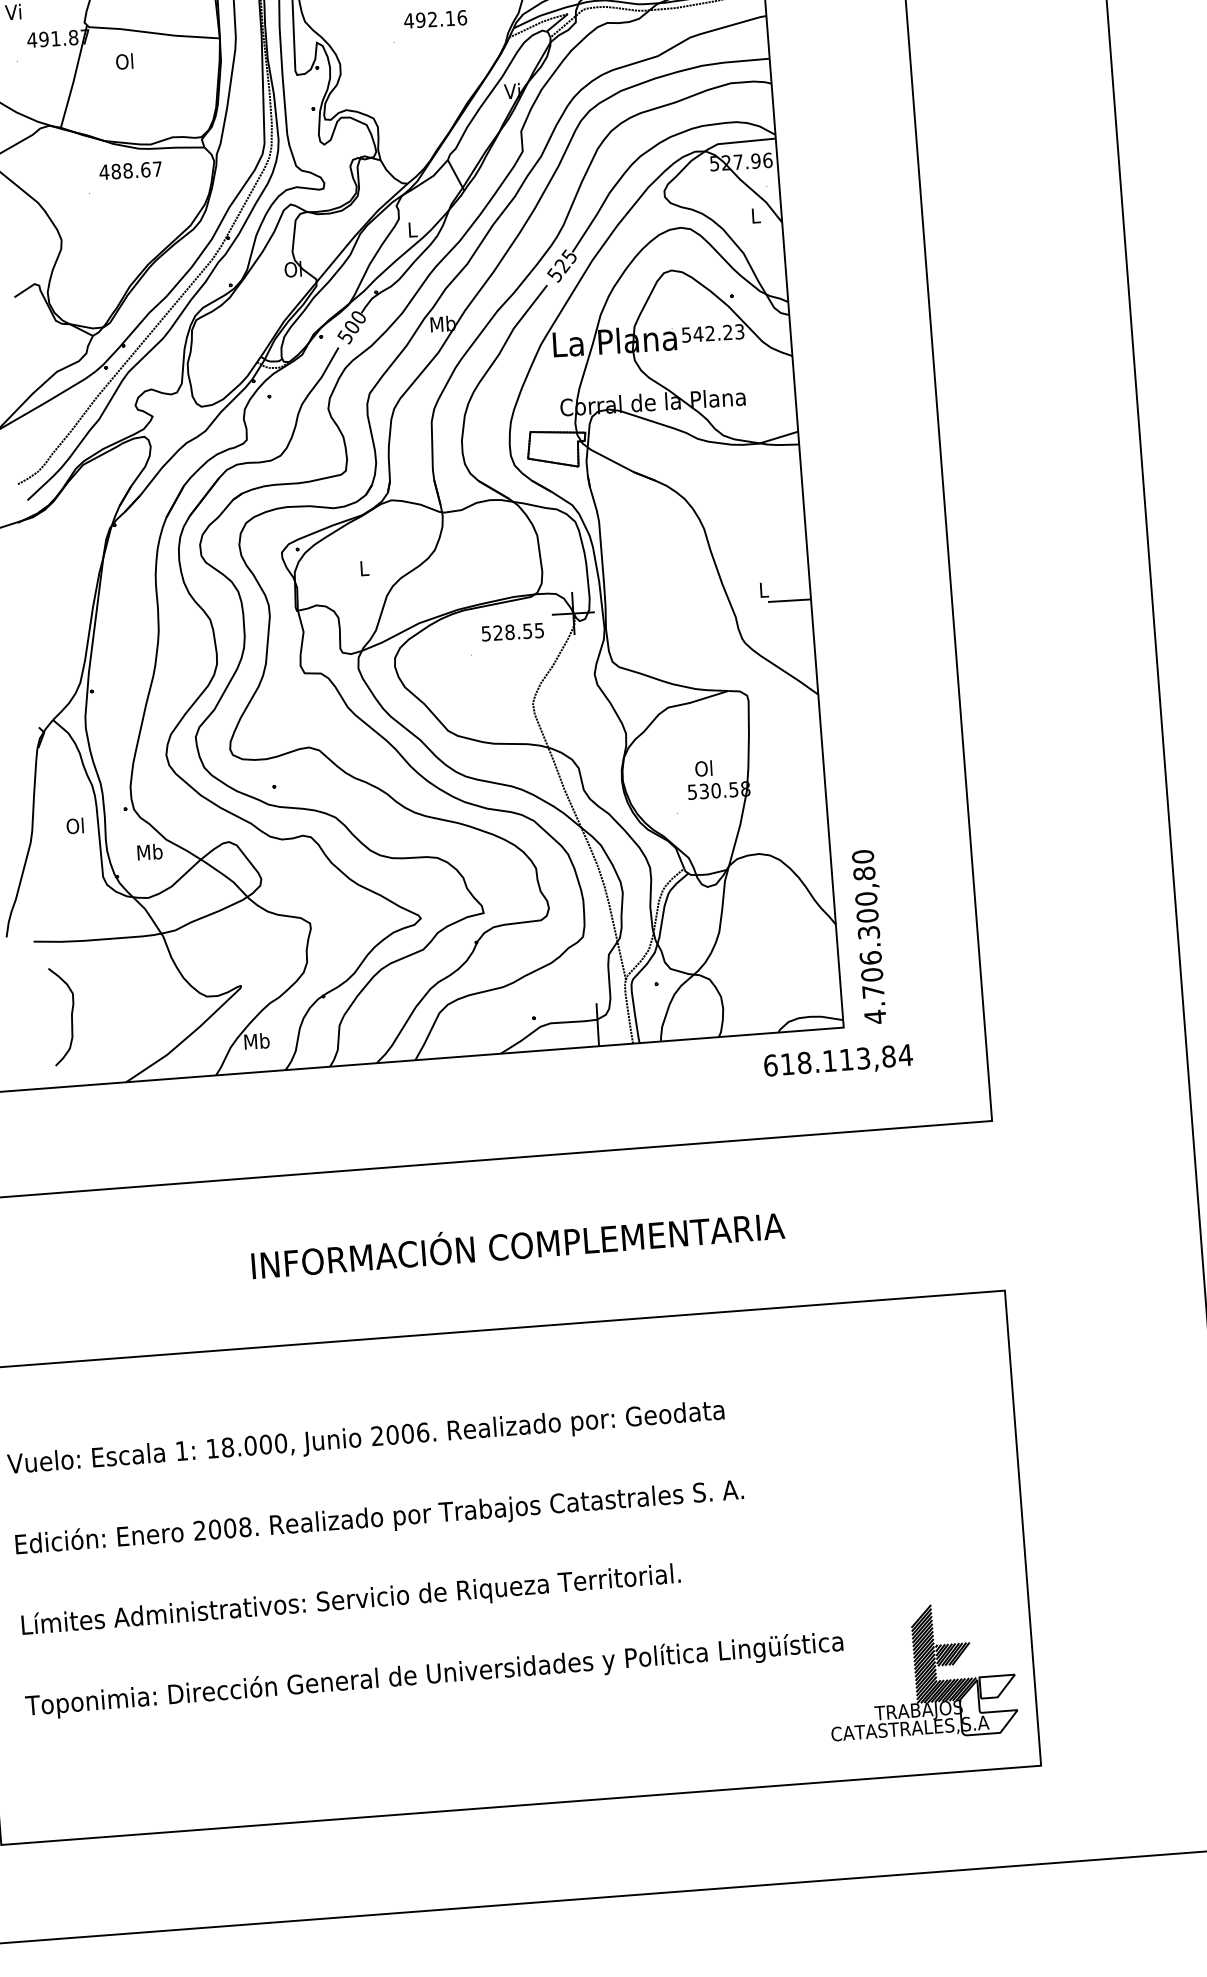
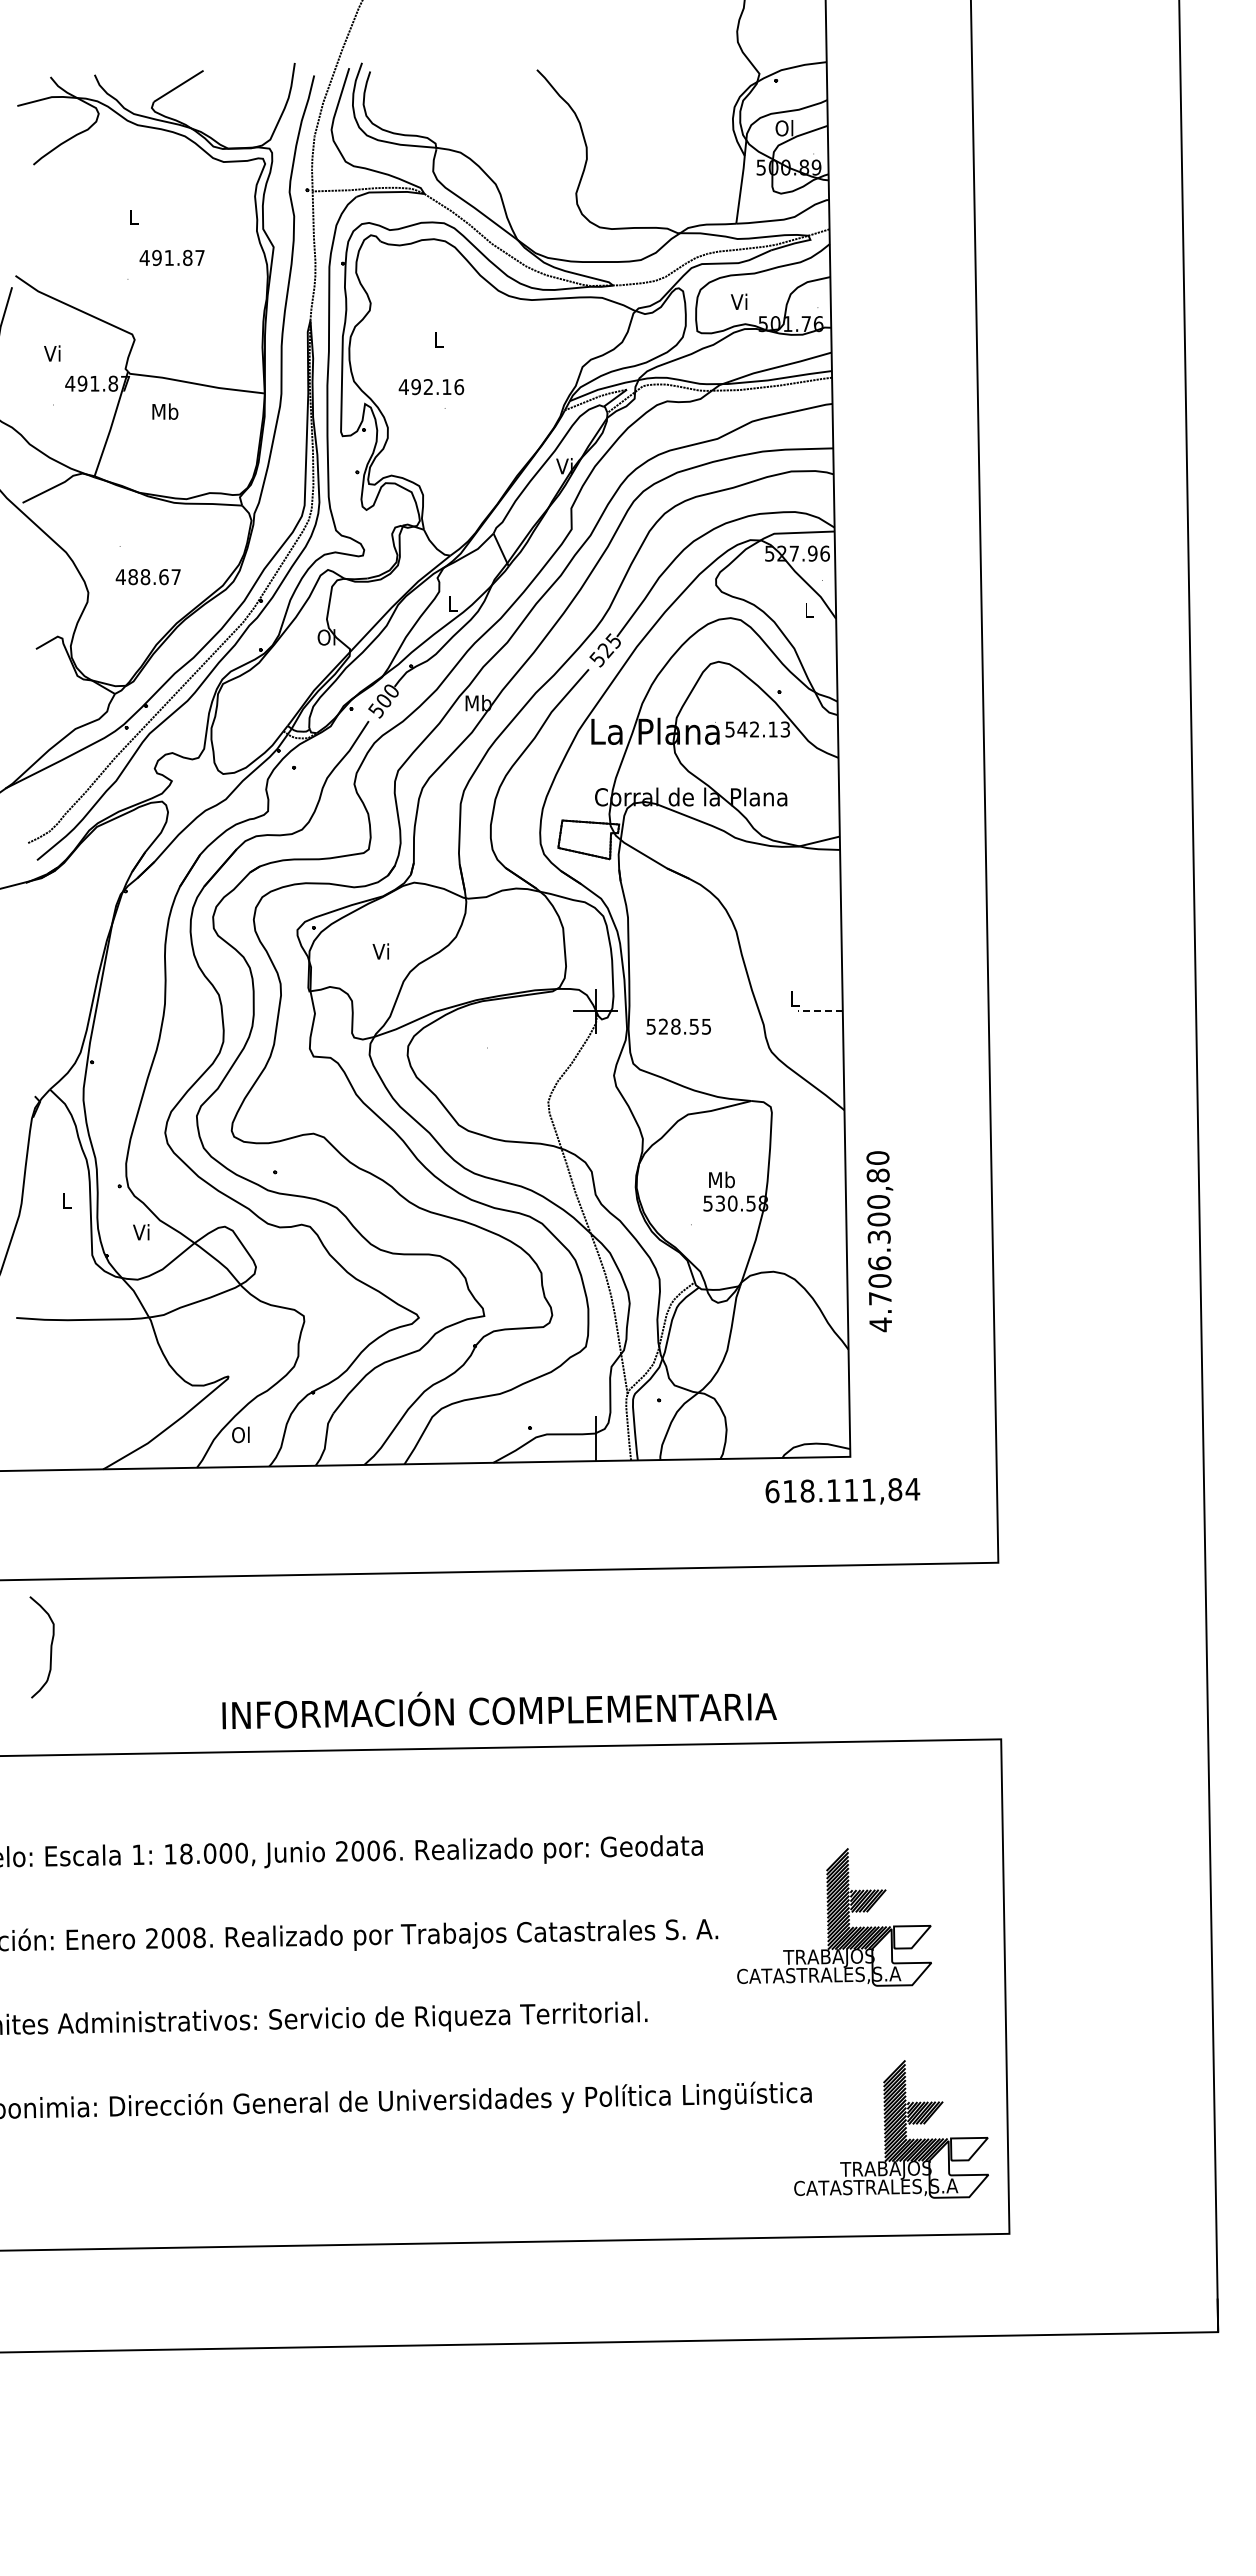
text: (435, 19) -> (431, 387), moved
text: (125, 61) -> (165, 411), Ol -> Mb
text: (129, 171) -> (147, 577), moved
text: (727, 332) -> (772, 729), 542.23 -> 542.13
text: (362, 568) -> (380, 951), L -> Vi
line: (788, 601) -> (819, 1011), solid -> dashed
text: (512, 631) -> (678, 1026), moved
text: (703, 768) -> (721, 1179), Ol -> Mb
text: (75, 825) -> (66, 1200), Ol -> L
text: (150, 852) -> (142, 1232), Mb -> Vi
text: (869, 936) -> (879, 1241), moved
curve: (71, 1016) -> (50, 1647), moved
text: (256, 1040) -> (241, 1434), Mb -> Ol
text: (863, 1057) -> (868, 1489), 618.113,84 -> 618.111,84
text: (518, 1245) -> (499, 1710), moved
part: (854, 1471) -> (834, 1917), added

